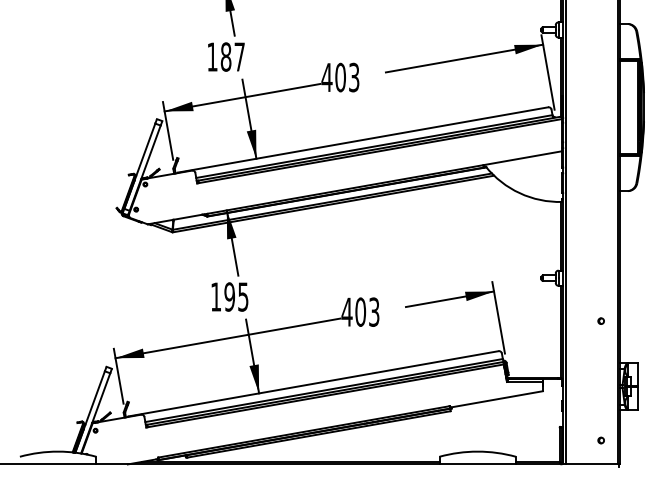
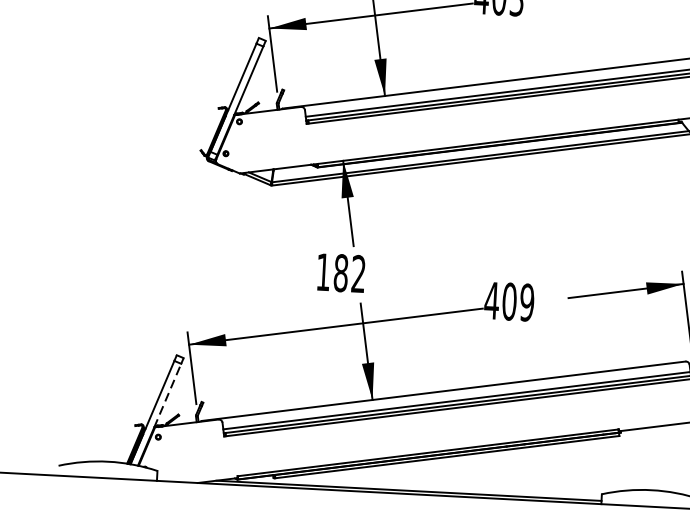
text: (236, 296) -> (349, 272), 195 -> 182
text: (374, 311) -> (527, 301), 403 -> 409
line: (101, 398) -> (168, 395), solid -> dashed

